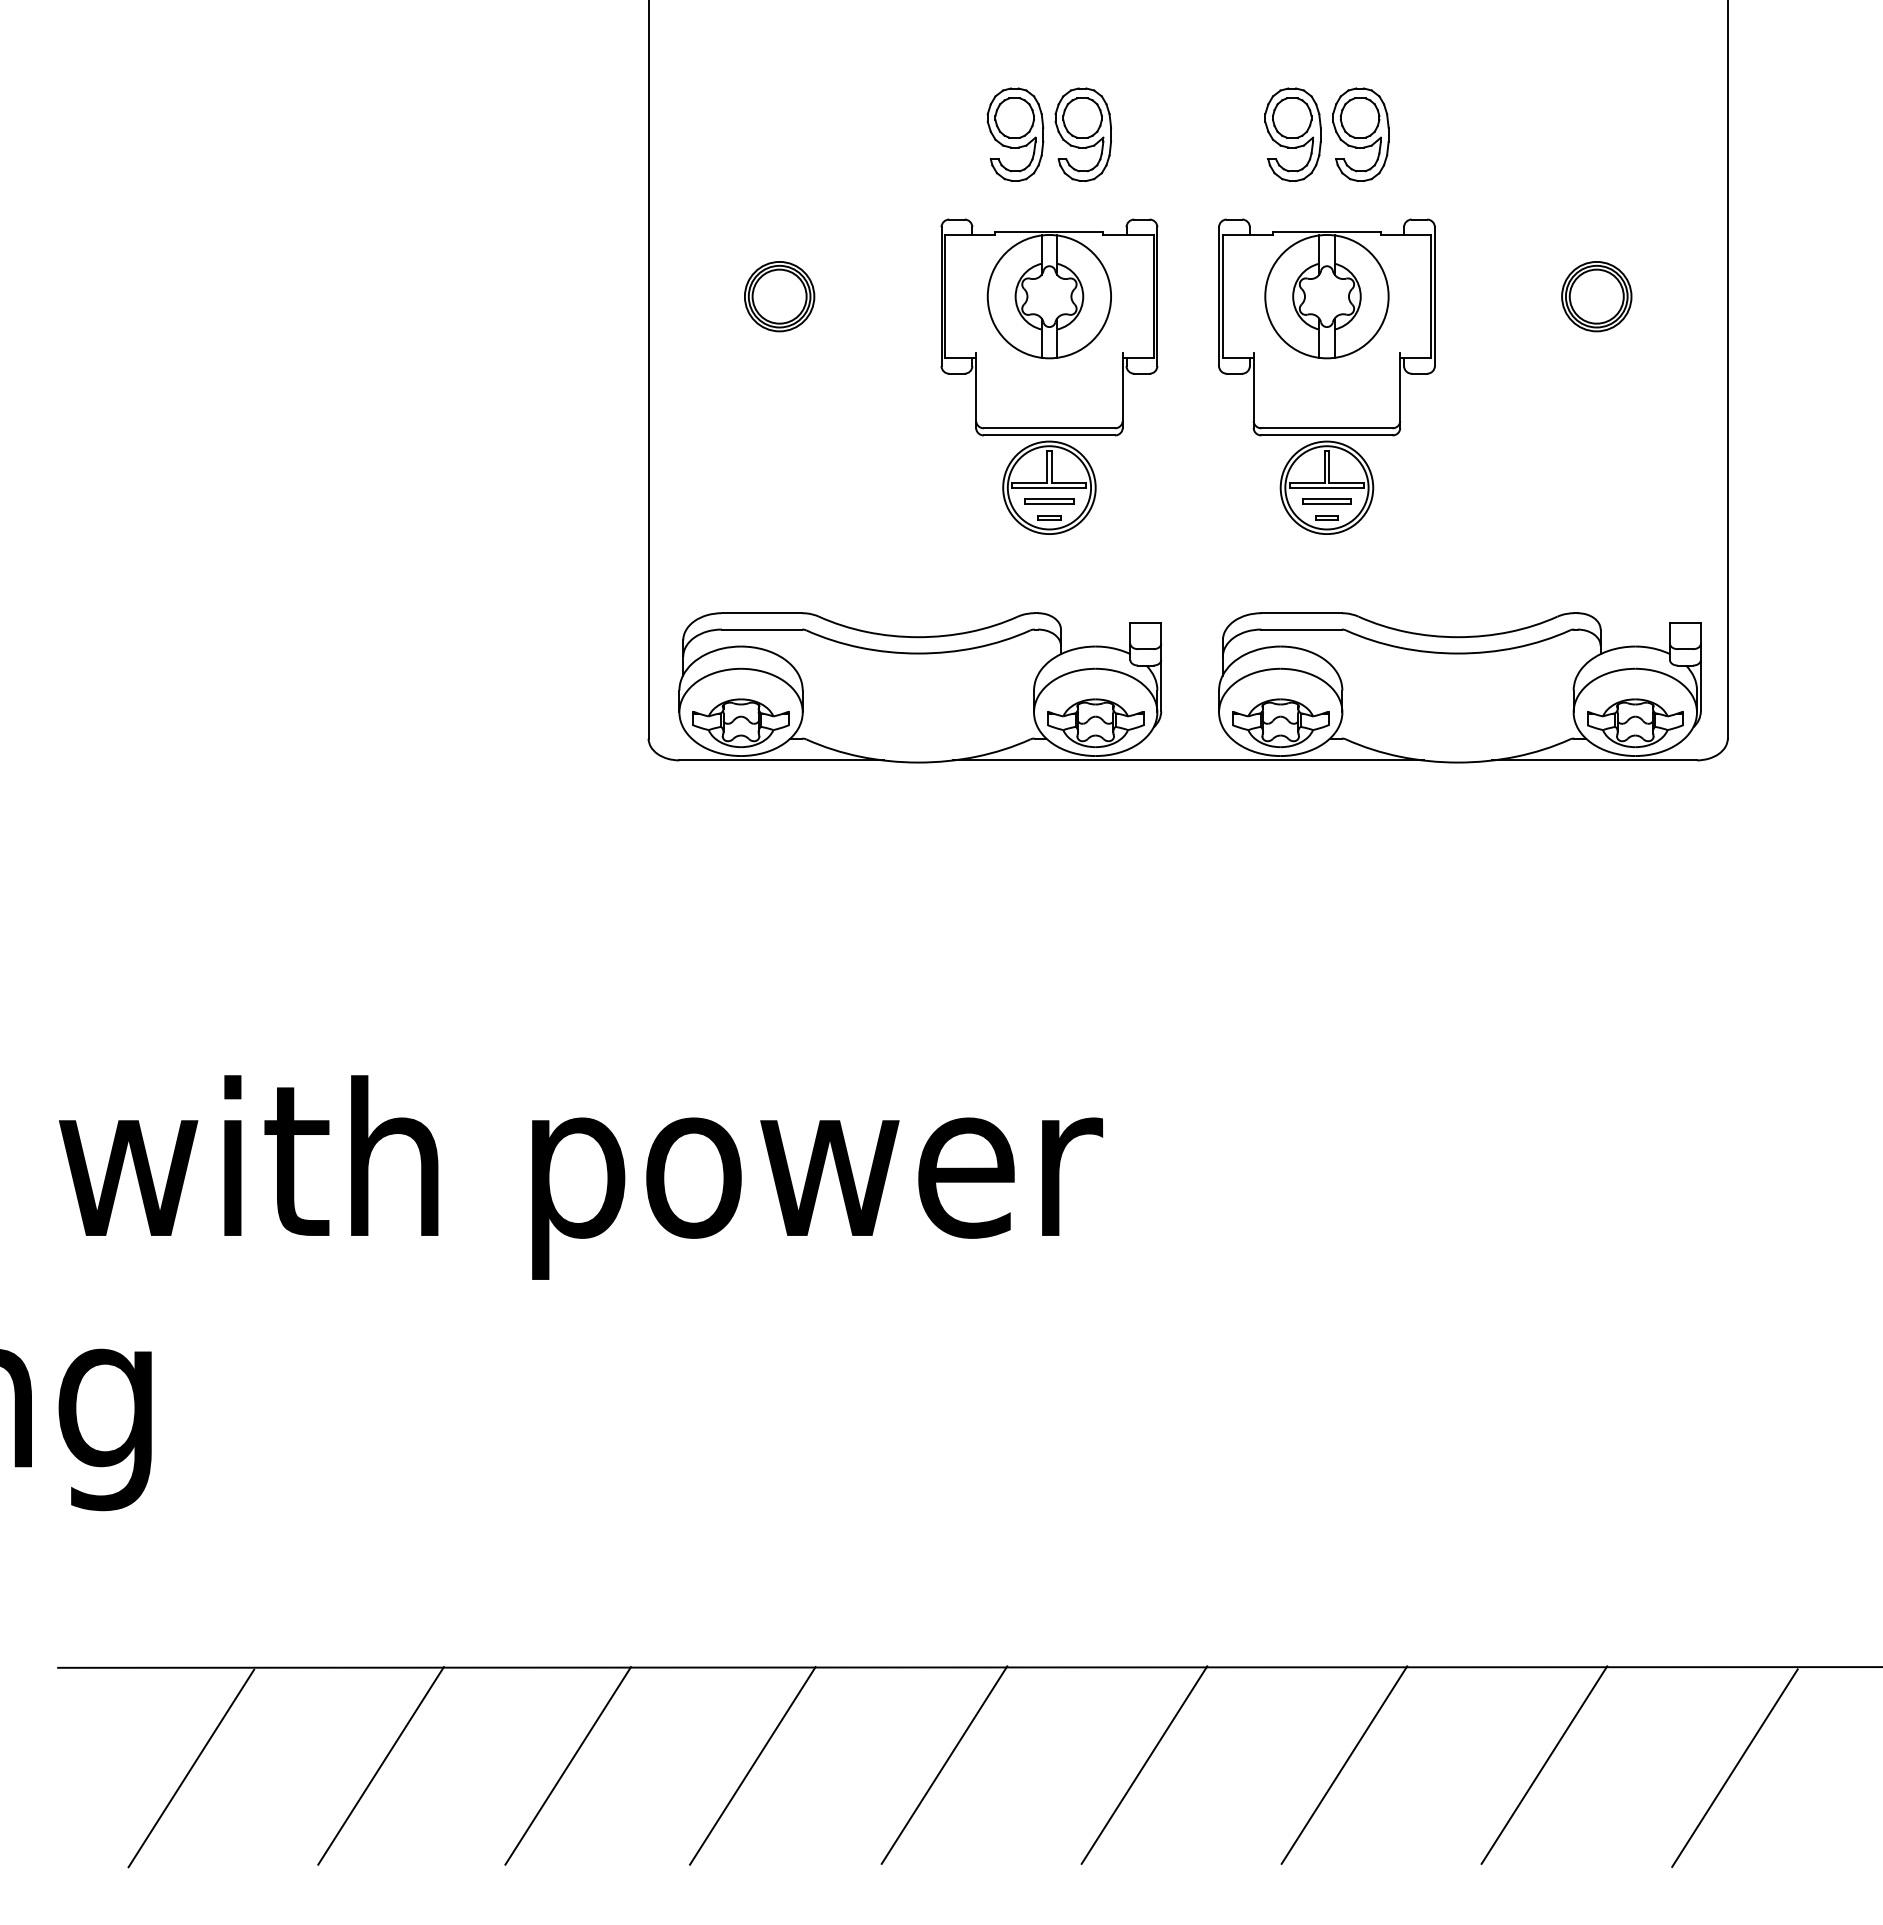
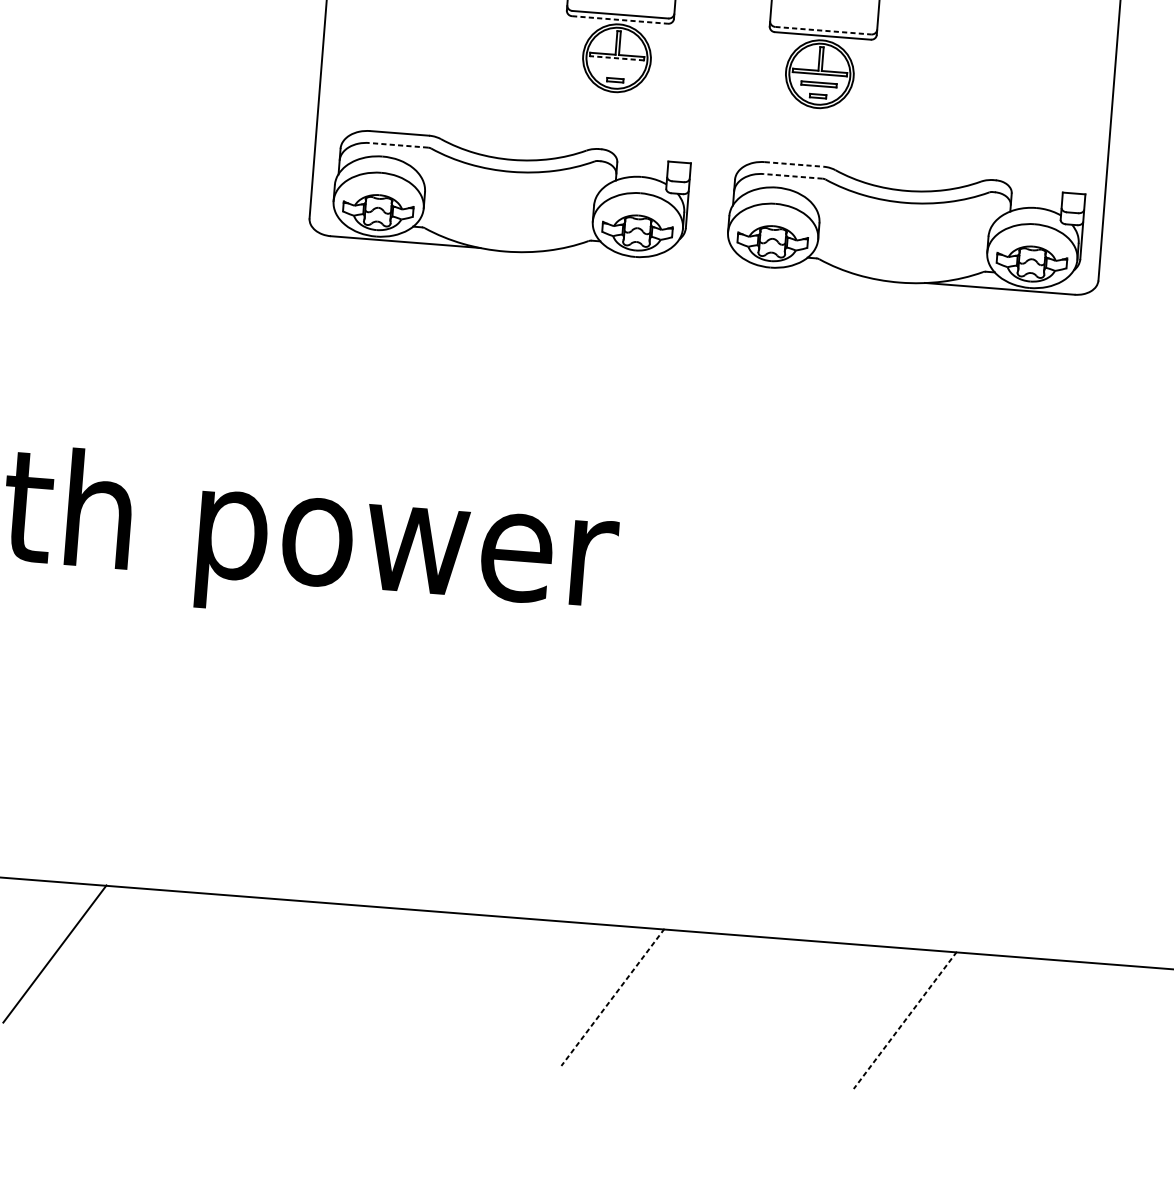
line: (1326, 428) -> (822, 30), solid -> dashed
line: (1049, 435) -> (620, 20), solid -> dashed
line: (1048, 487) -> (616, 57), solid -> dashed
part: (1049, 501) -> (616, 68), removed
line: (1302, 613) -> (794, 164), solid -> dashed
line: (761, 629) -> (398, 145), solid -> dashed
line: (1301, 629) -> (793, 176), solid -> dashed
line: (1187, 760) -> (702, 265), removed
line: (944, 1764) -> (466, 985), removed
line: (1344, 1764) -> (759, 1008), removed
line: (568, 1765) -> (191, 964), removed
line: (752, 1765) -> (326, 975), removed
line: (1144, 1765) -> (612, 997), solid -> dashed
line: (1544, 1765) -> (905, 1020), solid -> dashed
line: (1734, 1767) -> (1044, 1033), removed

